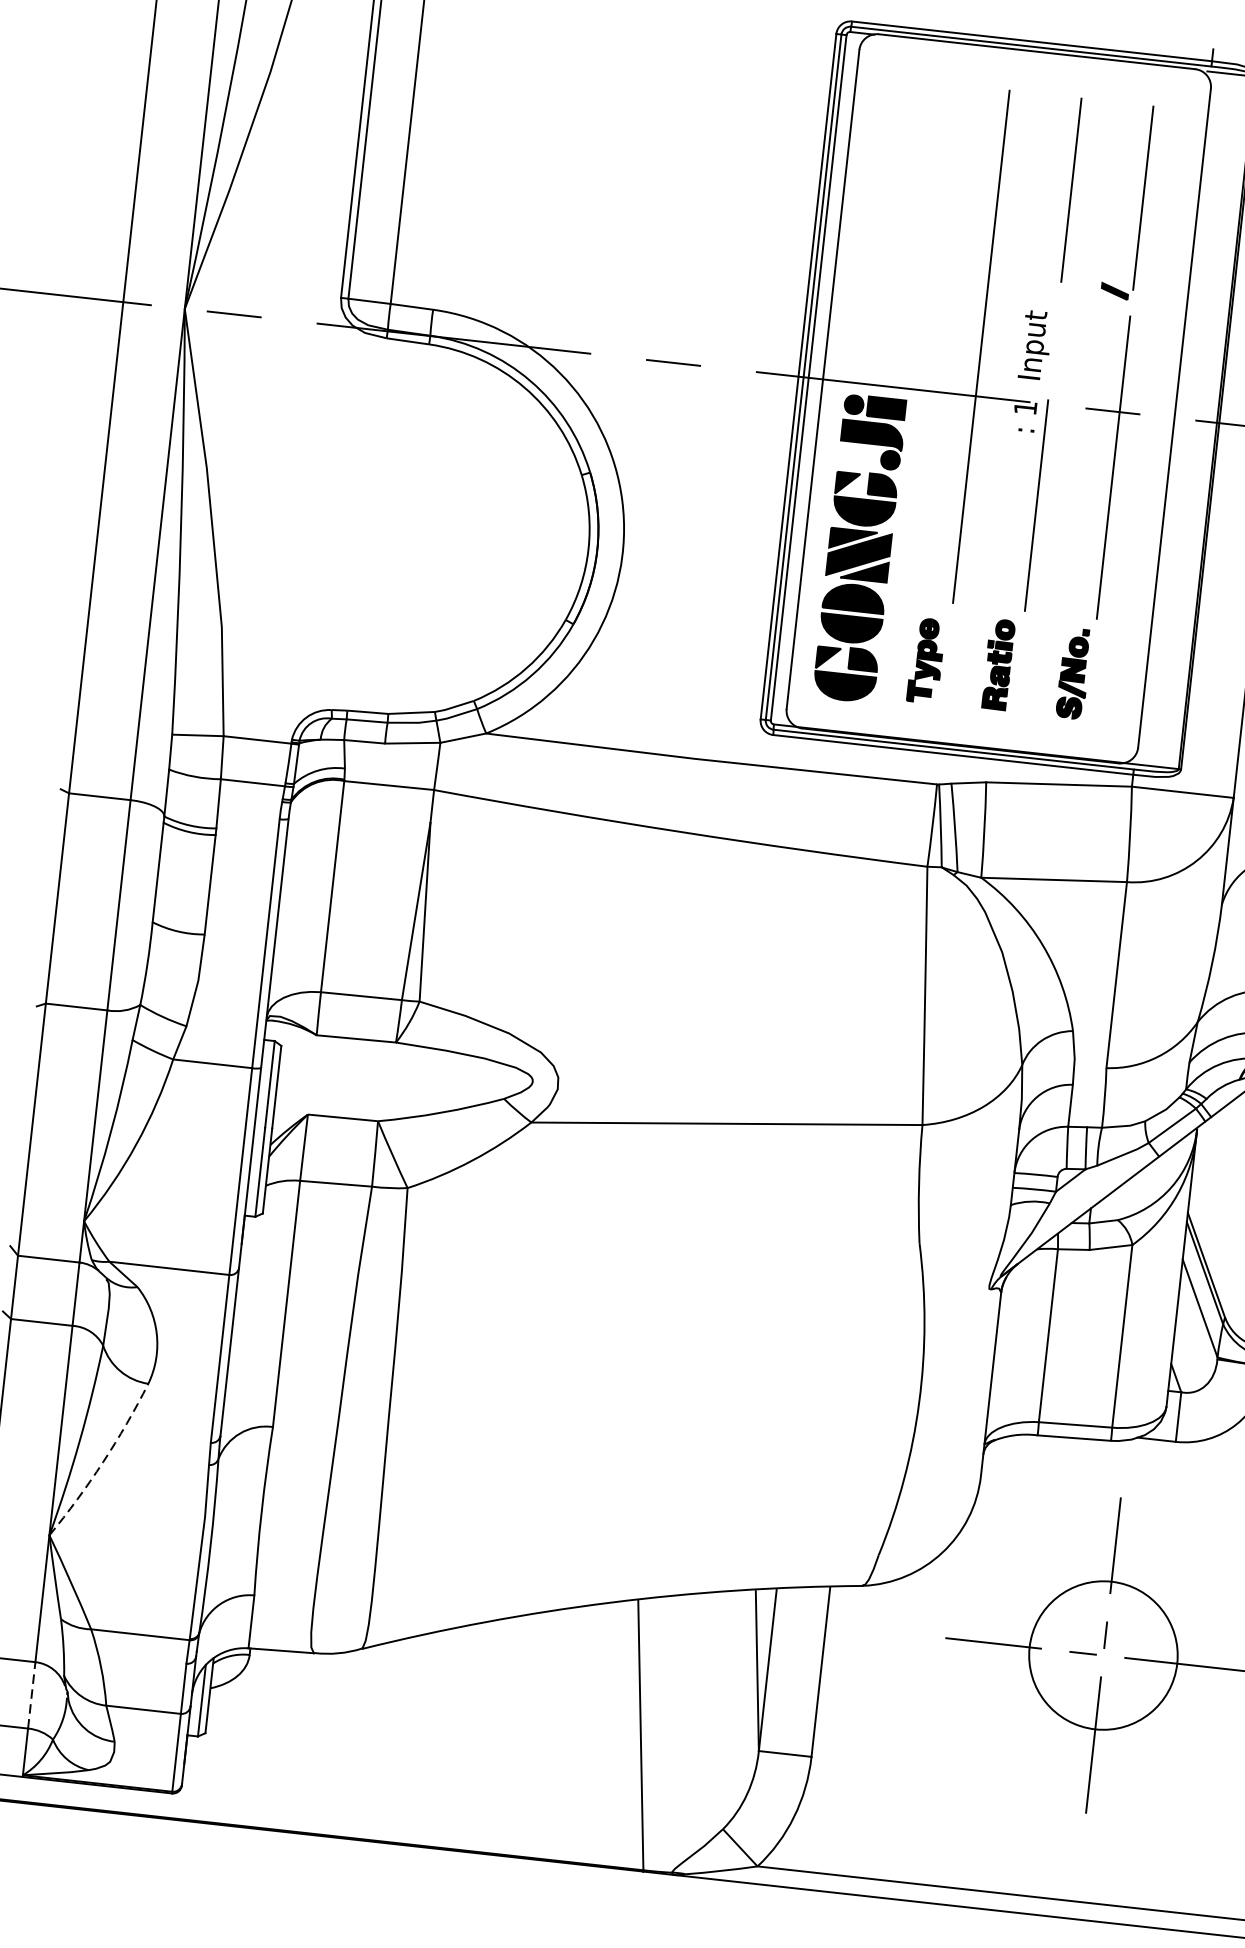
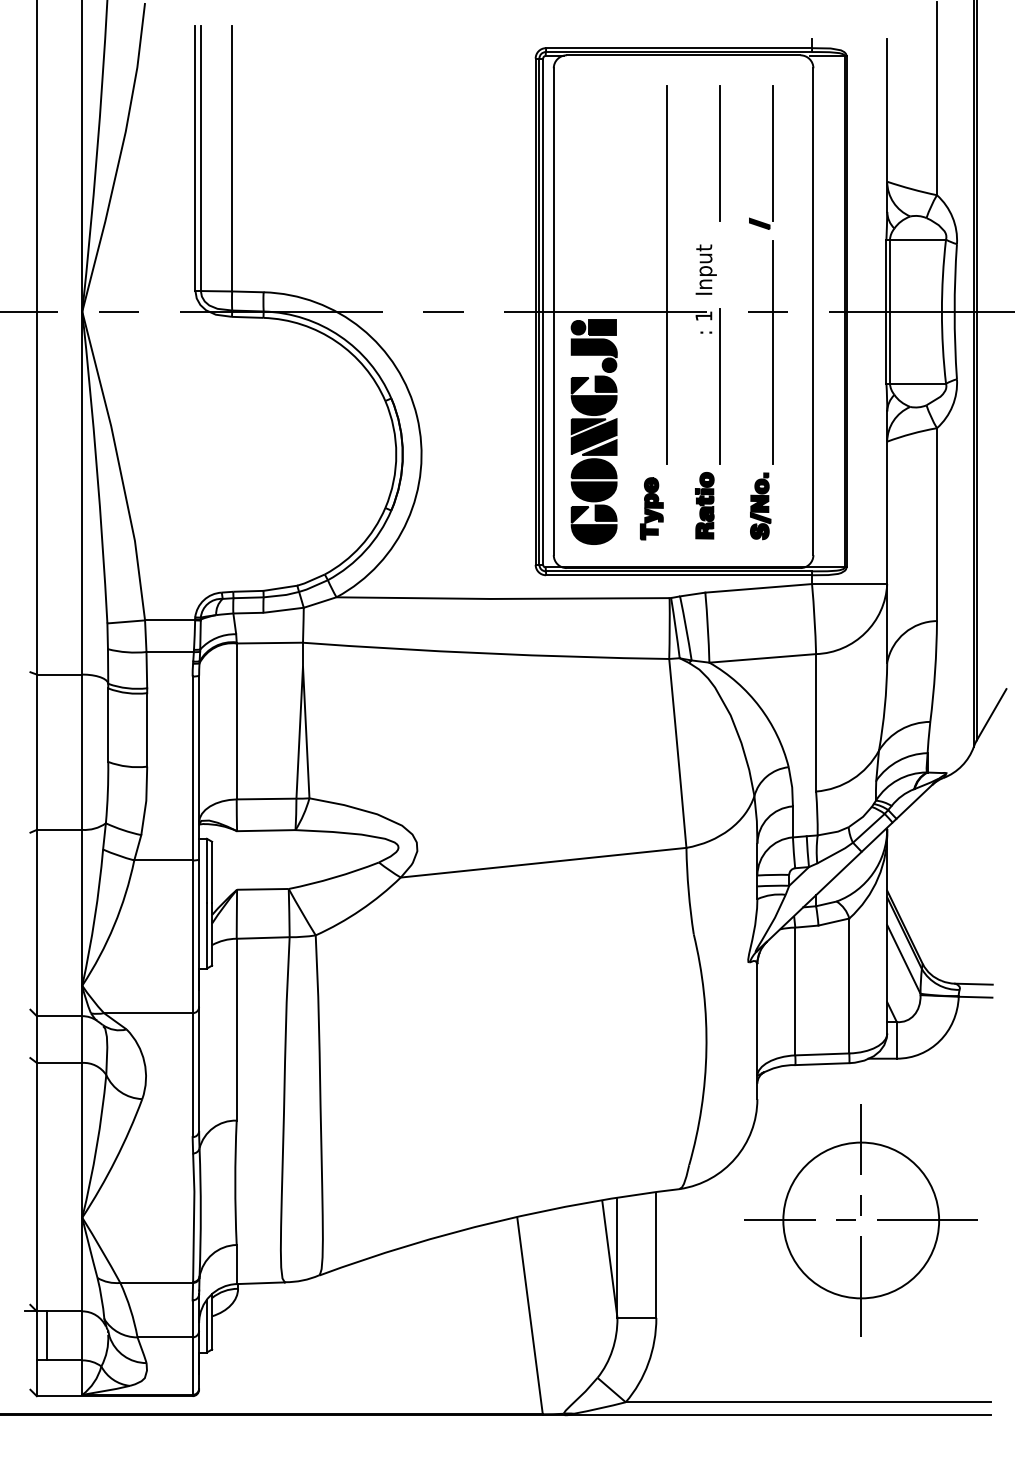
arc: (102, 1462) -> (115, 1160), dashed -> solid
circle: (1103, 1655) -> (861, 1220), size x1.43
line: (32, 1694) -> (82, 1335), dashed -> solid

